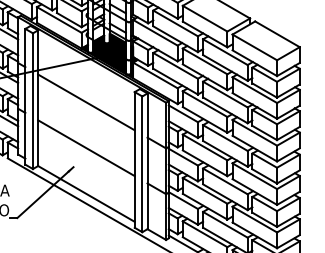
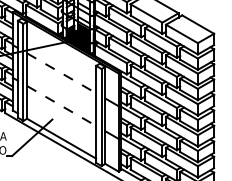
line: (86, 102) -> (61, 73), solid -> dashed
line: (86, 148) -> (61, 106), solid -> dashed

